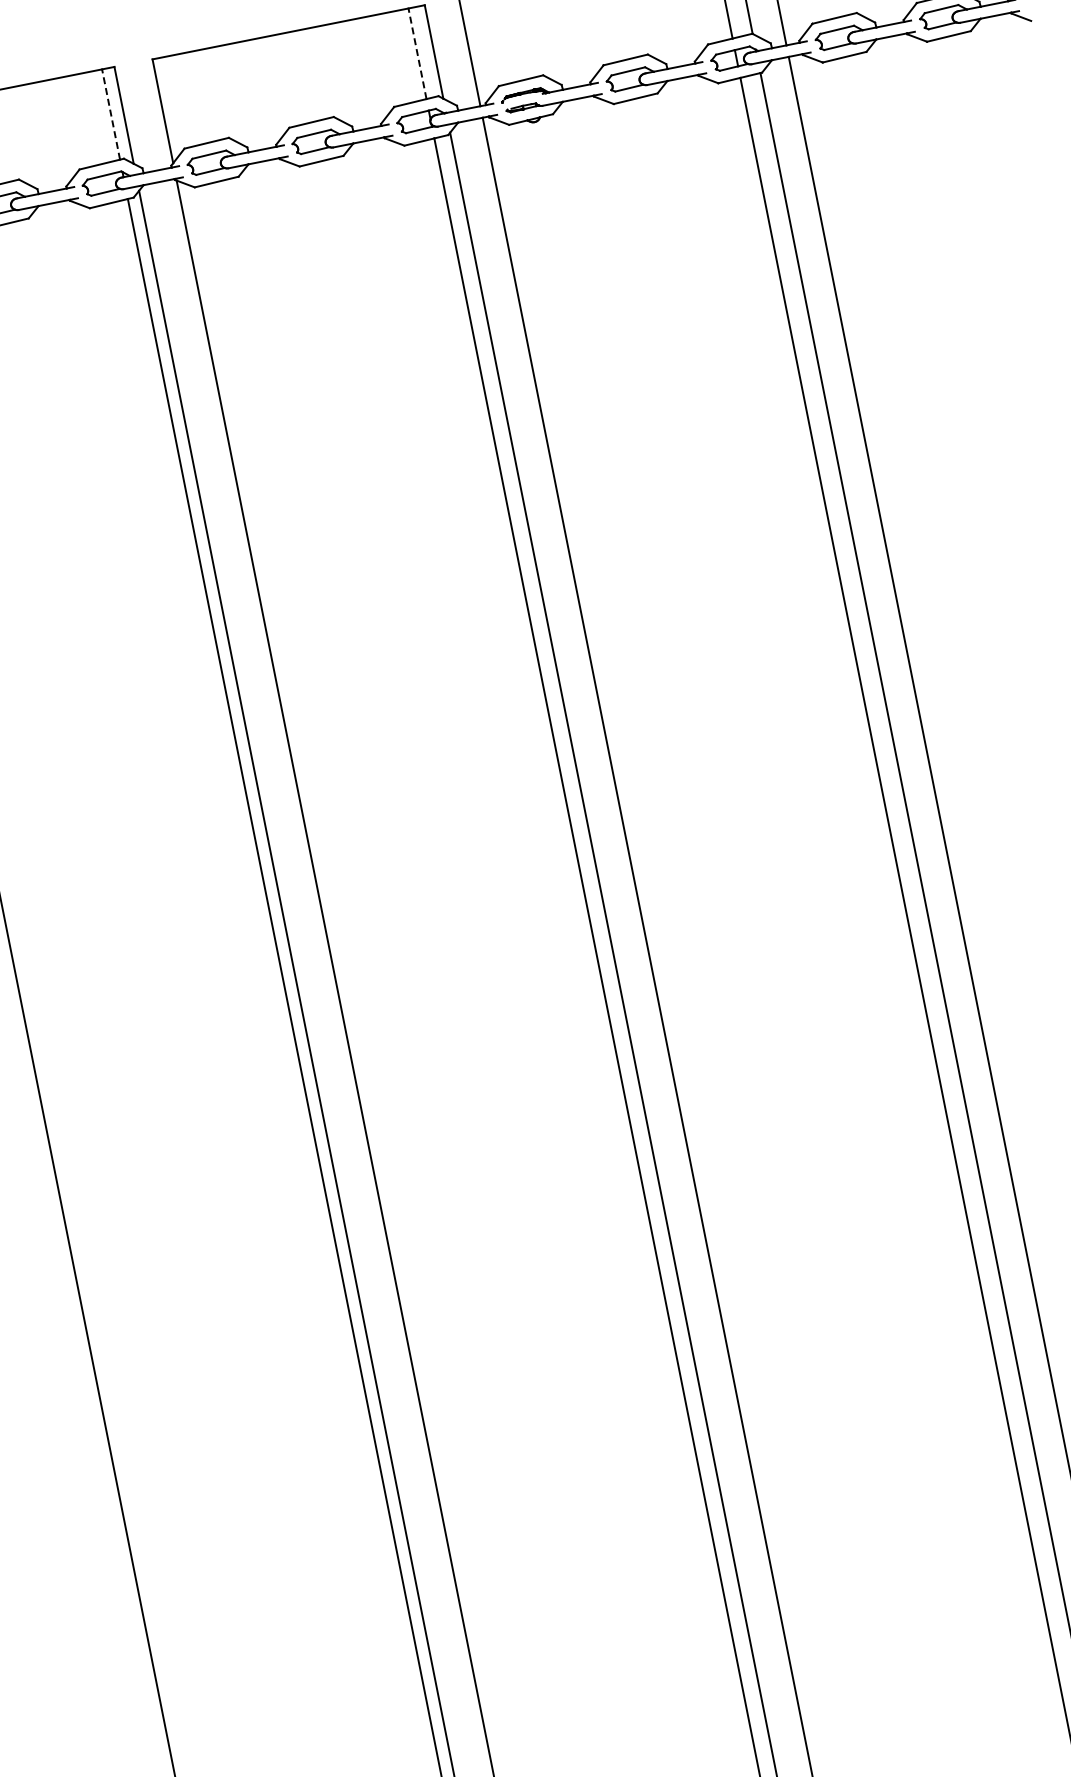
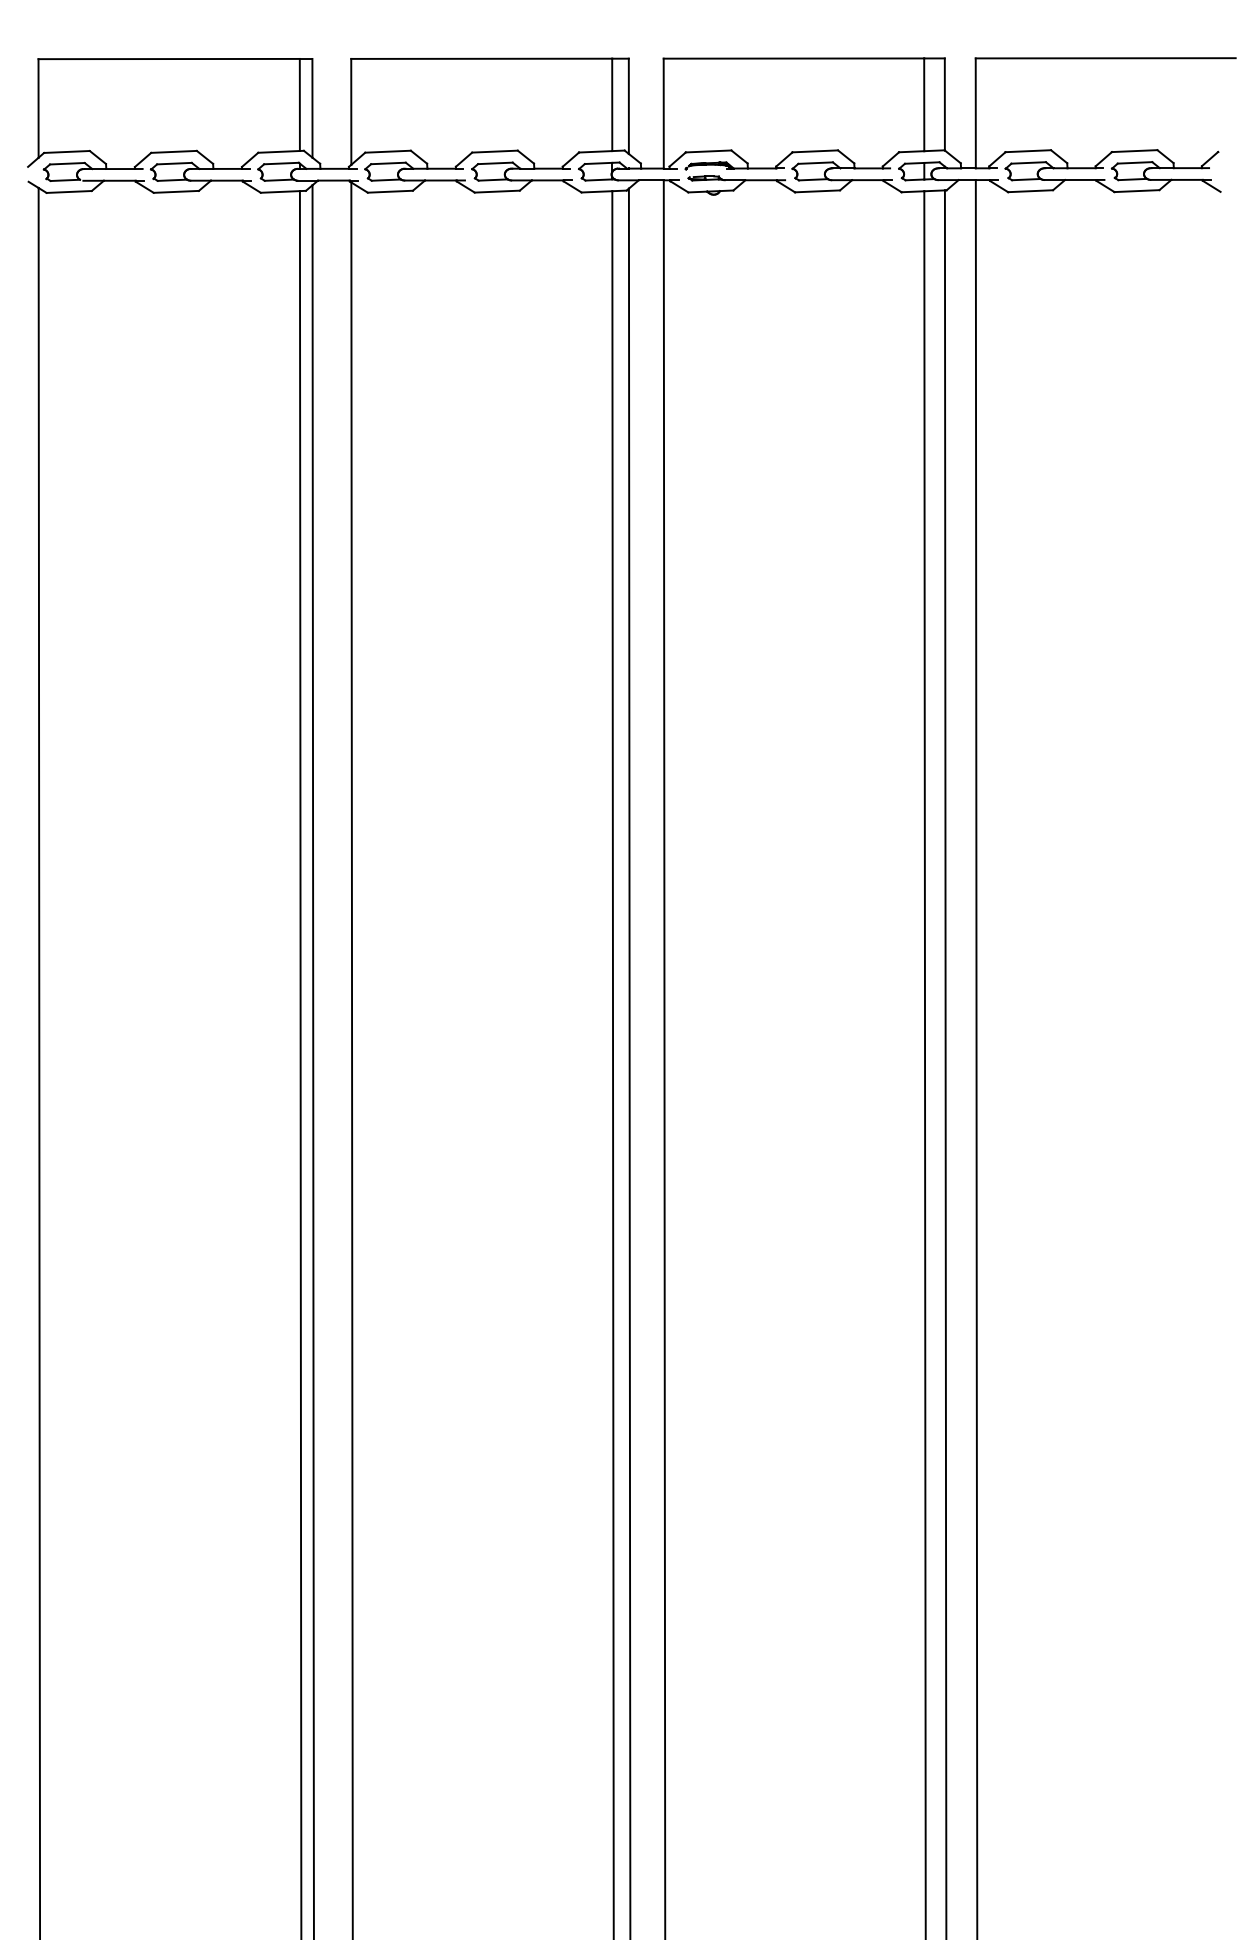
line: (417, 53) -> (612, 104), dashed -> solid
line: (110, 114) -> (299, 104), dashed -> solid

